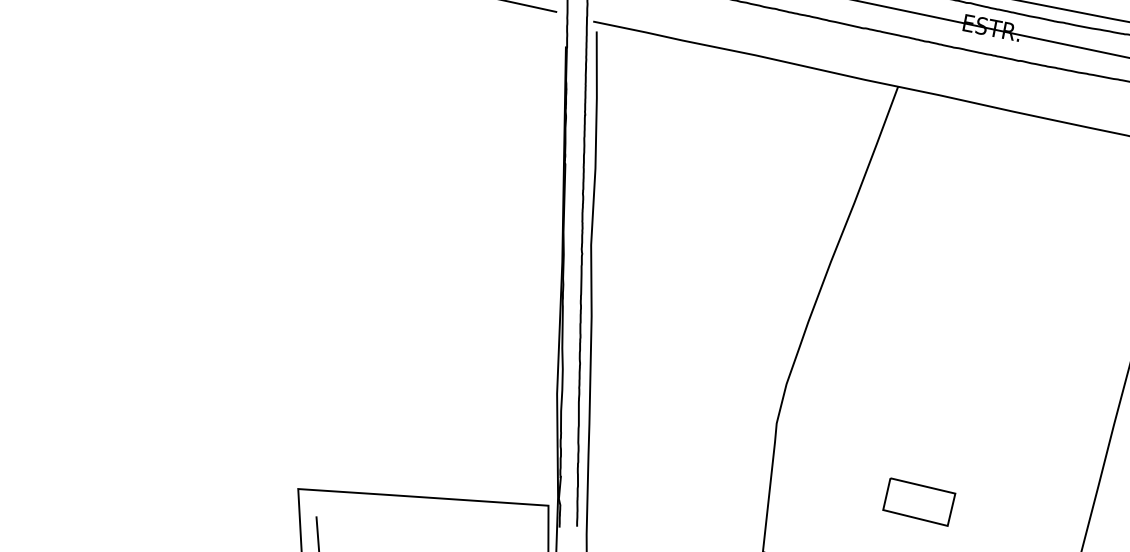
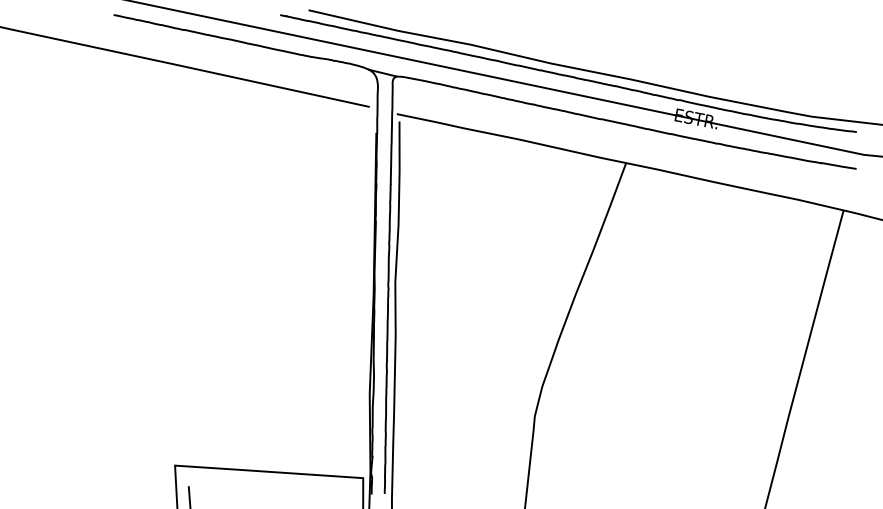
part: (919, 502) -> (642, 475), removed

